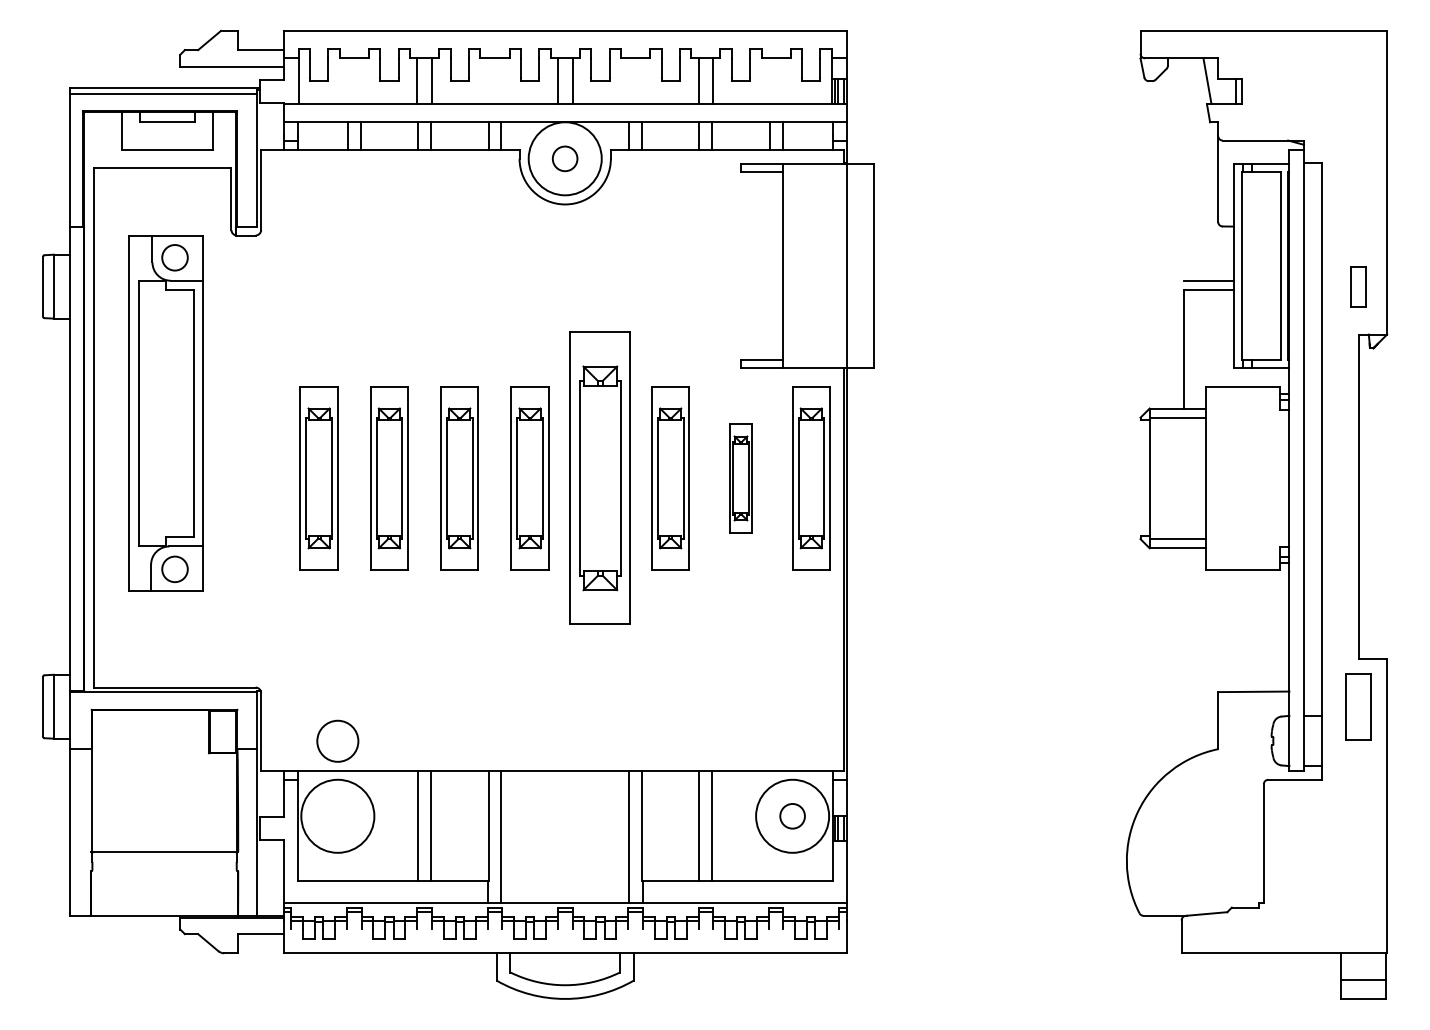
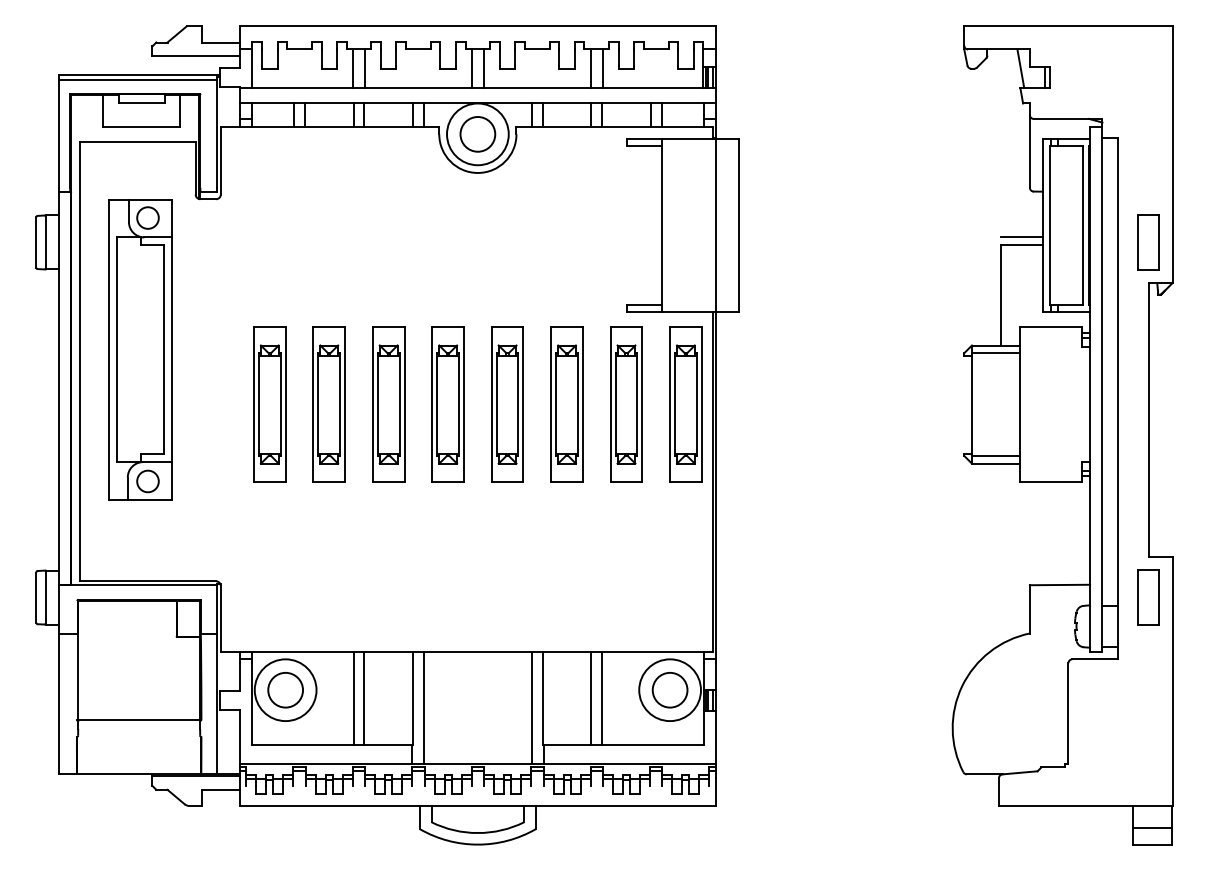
circle: (564, 158) -> (477, 134), size x1.67
part: (1358, 286) -> (1148, 242), size x1.67
part: (600, 478) -> (507, 404), size x0.62
part: (740, 478) -> (626, 404), size x1.67
circle: (337, 740) -> (285, 689), moved
circle: (792, 815) -> (670, 689), size x1.67

